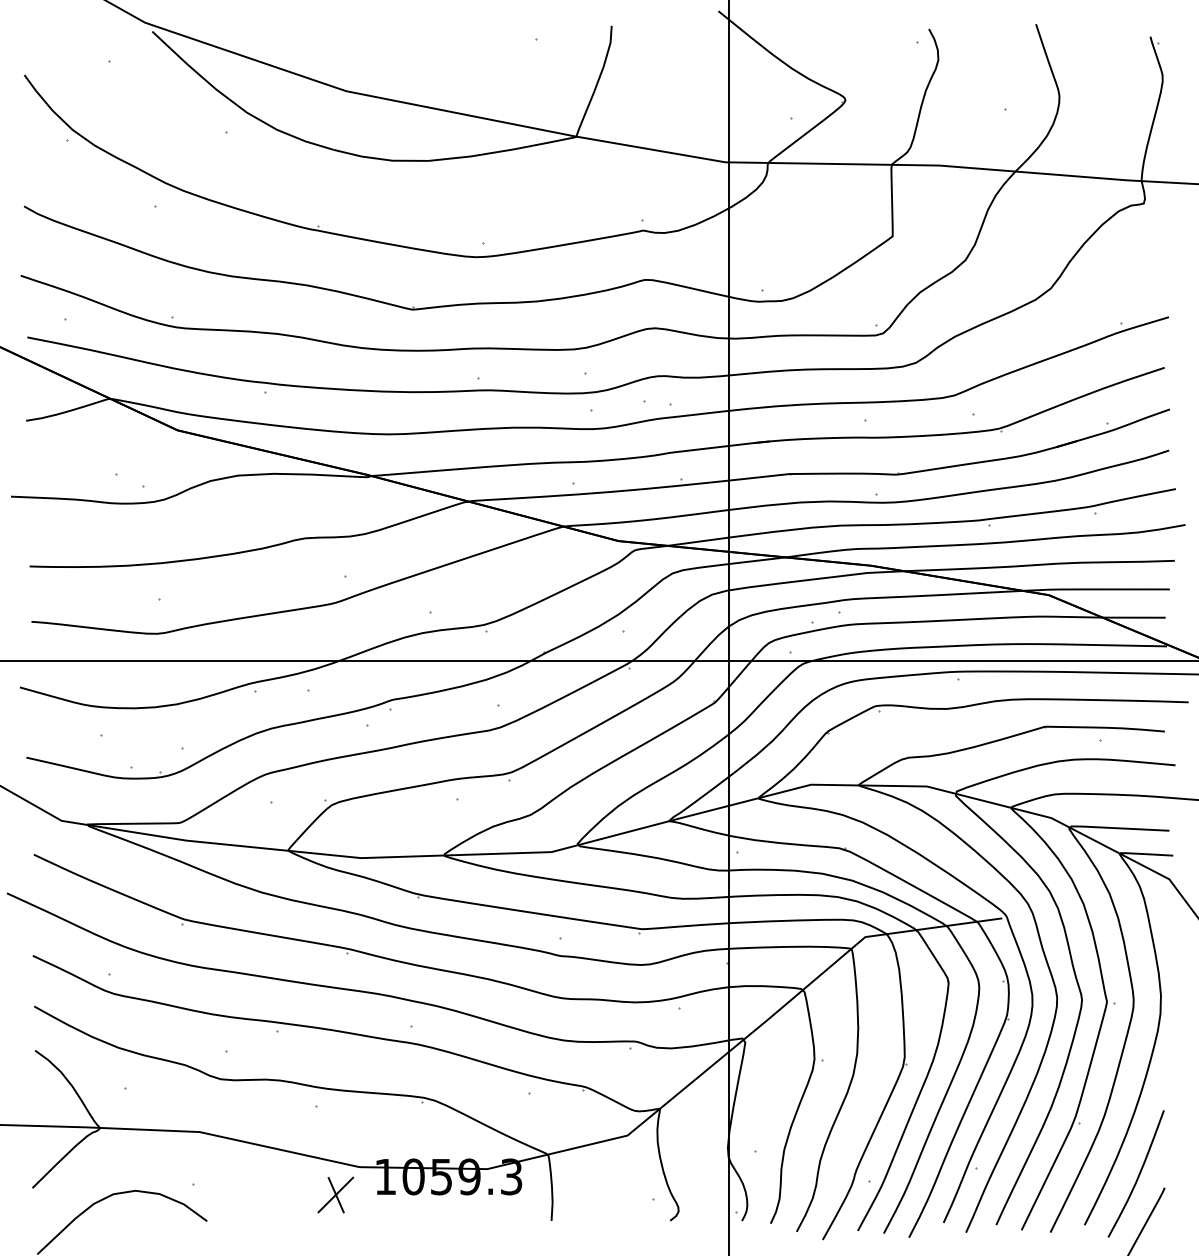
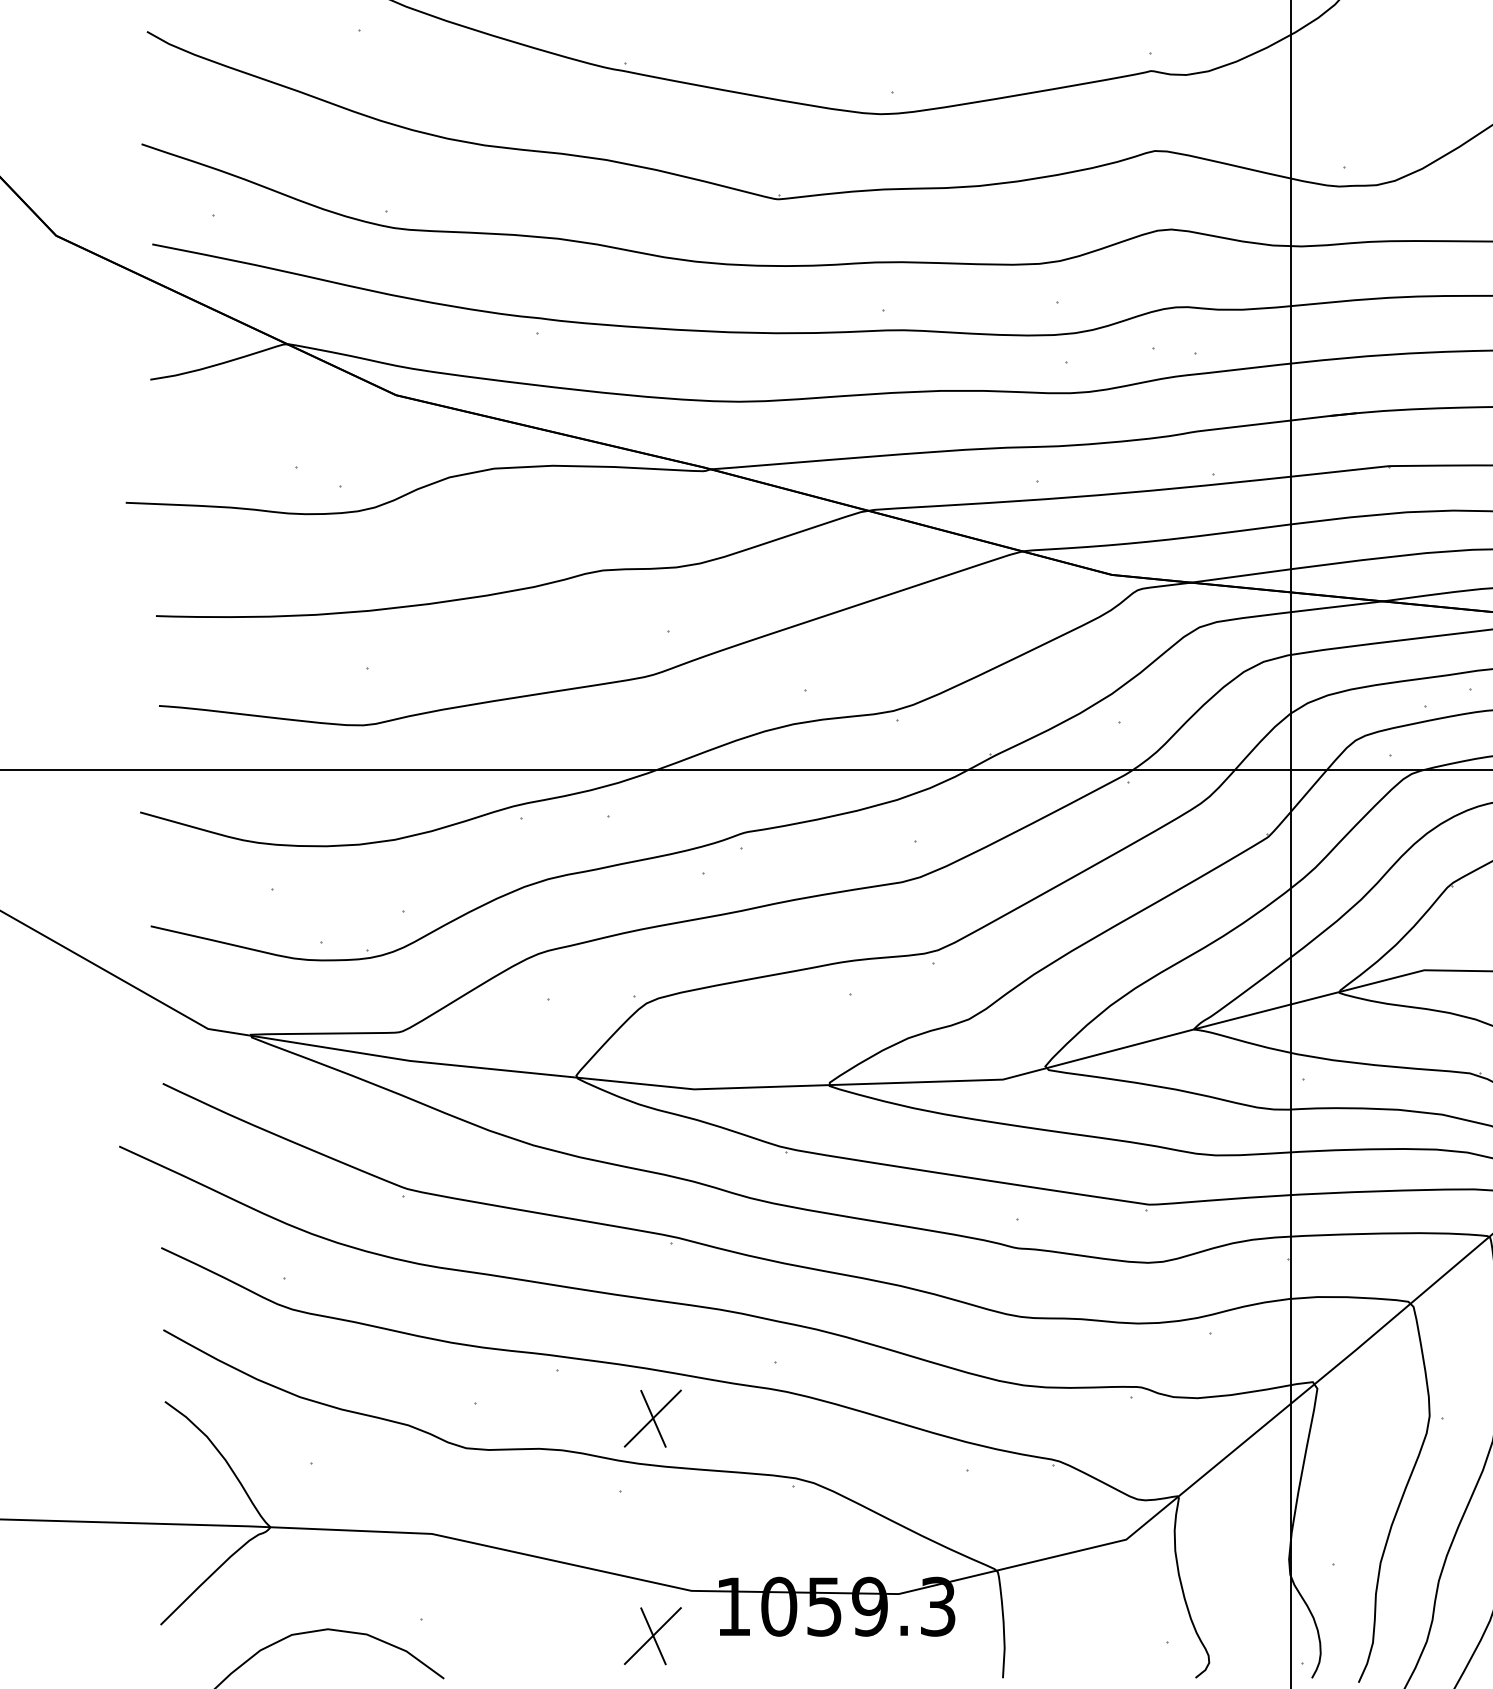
part: (335, 1060) -> (652, 1417), added

